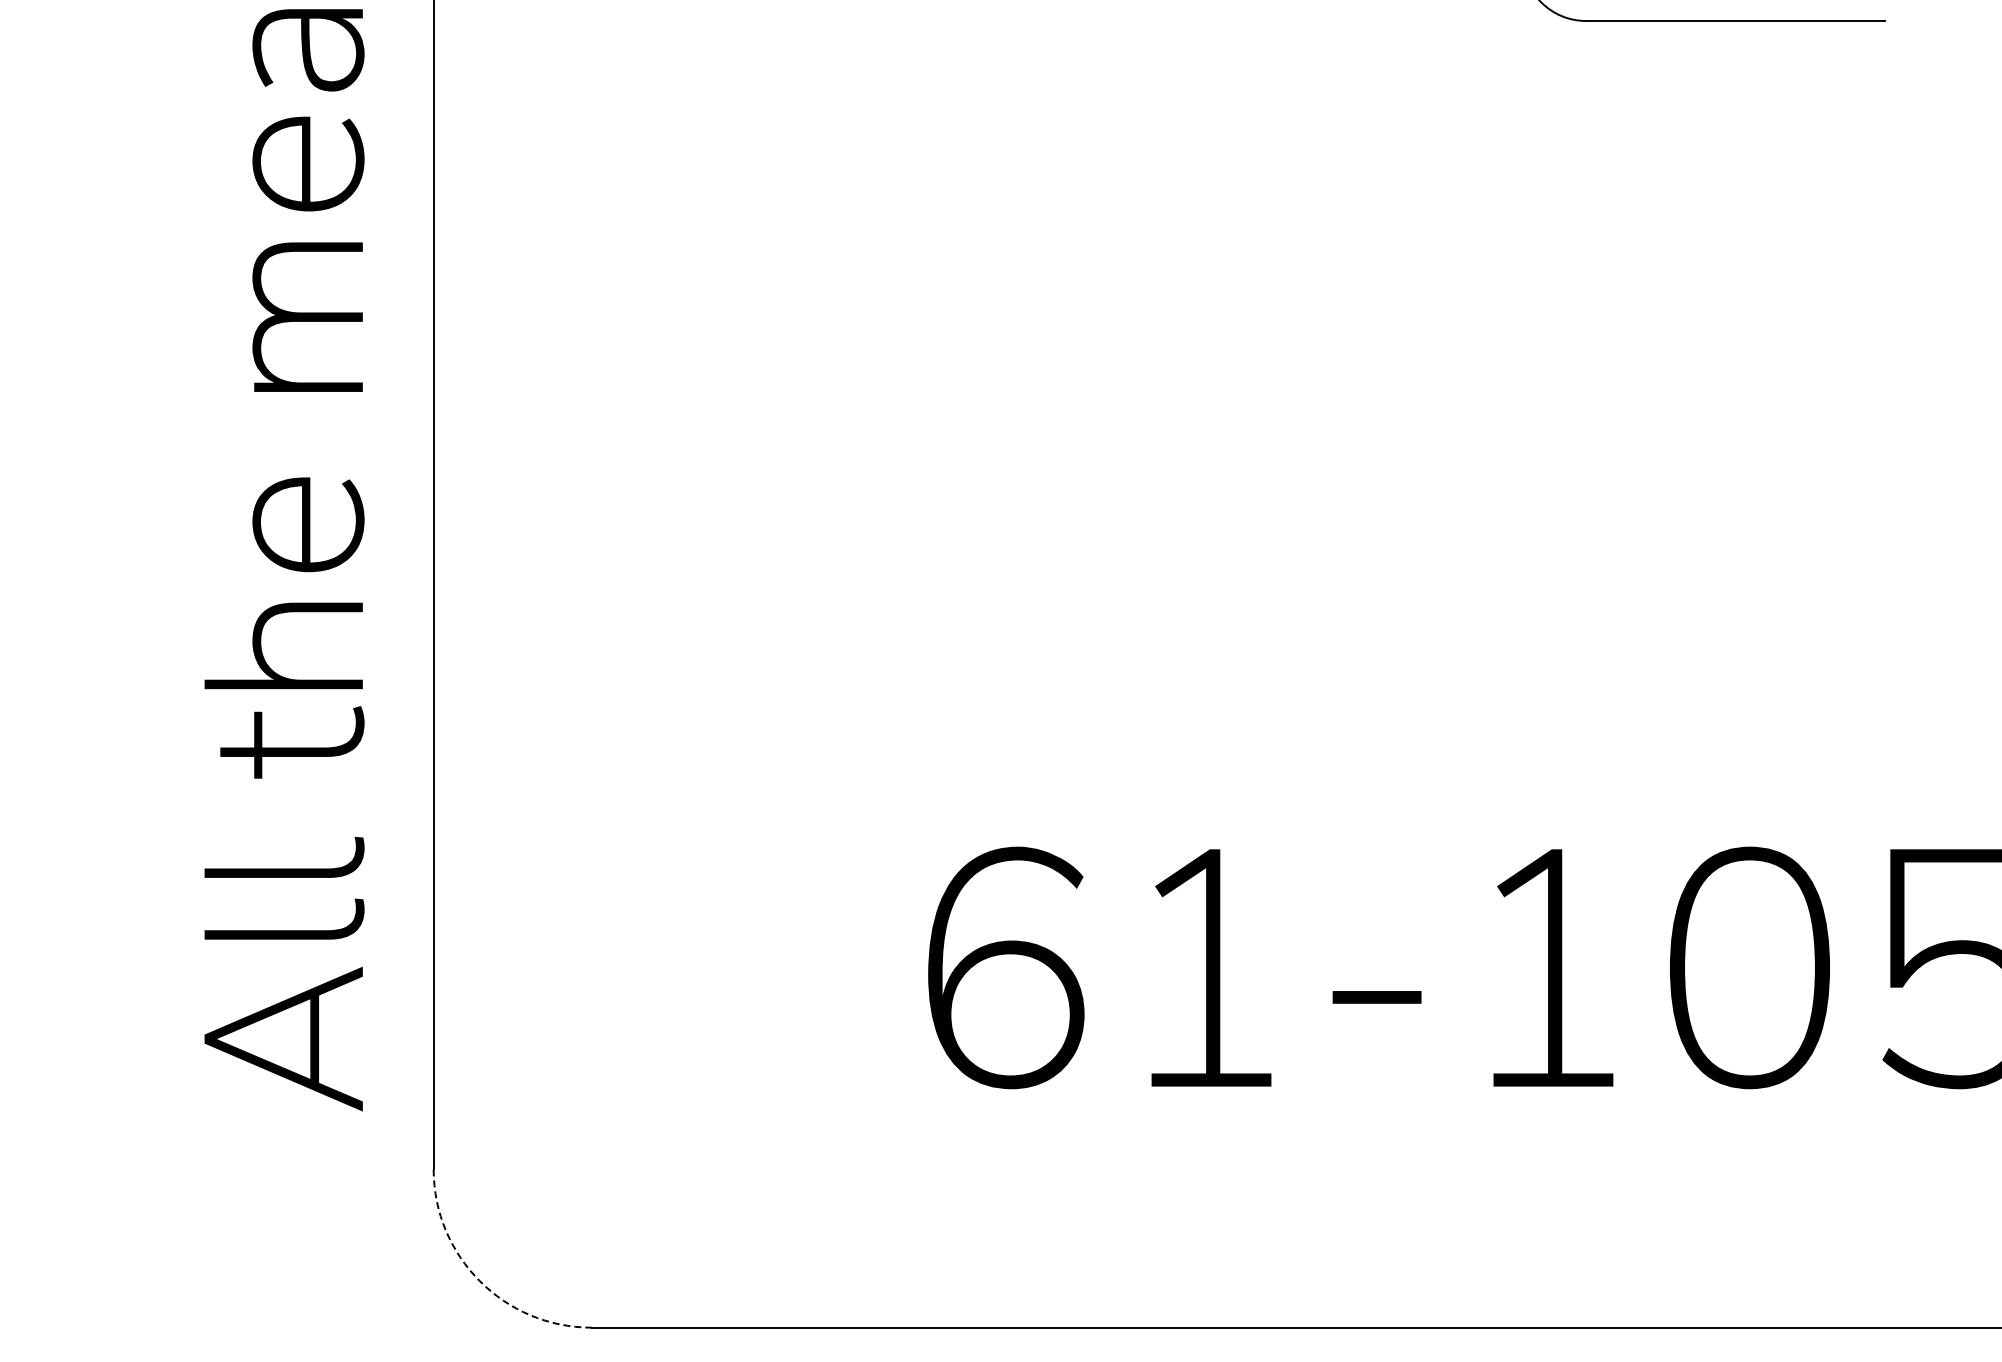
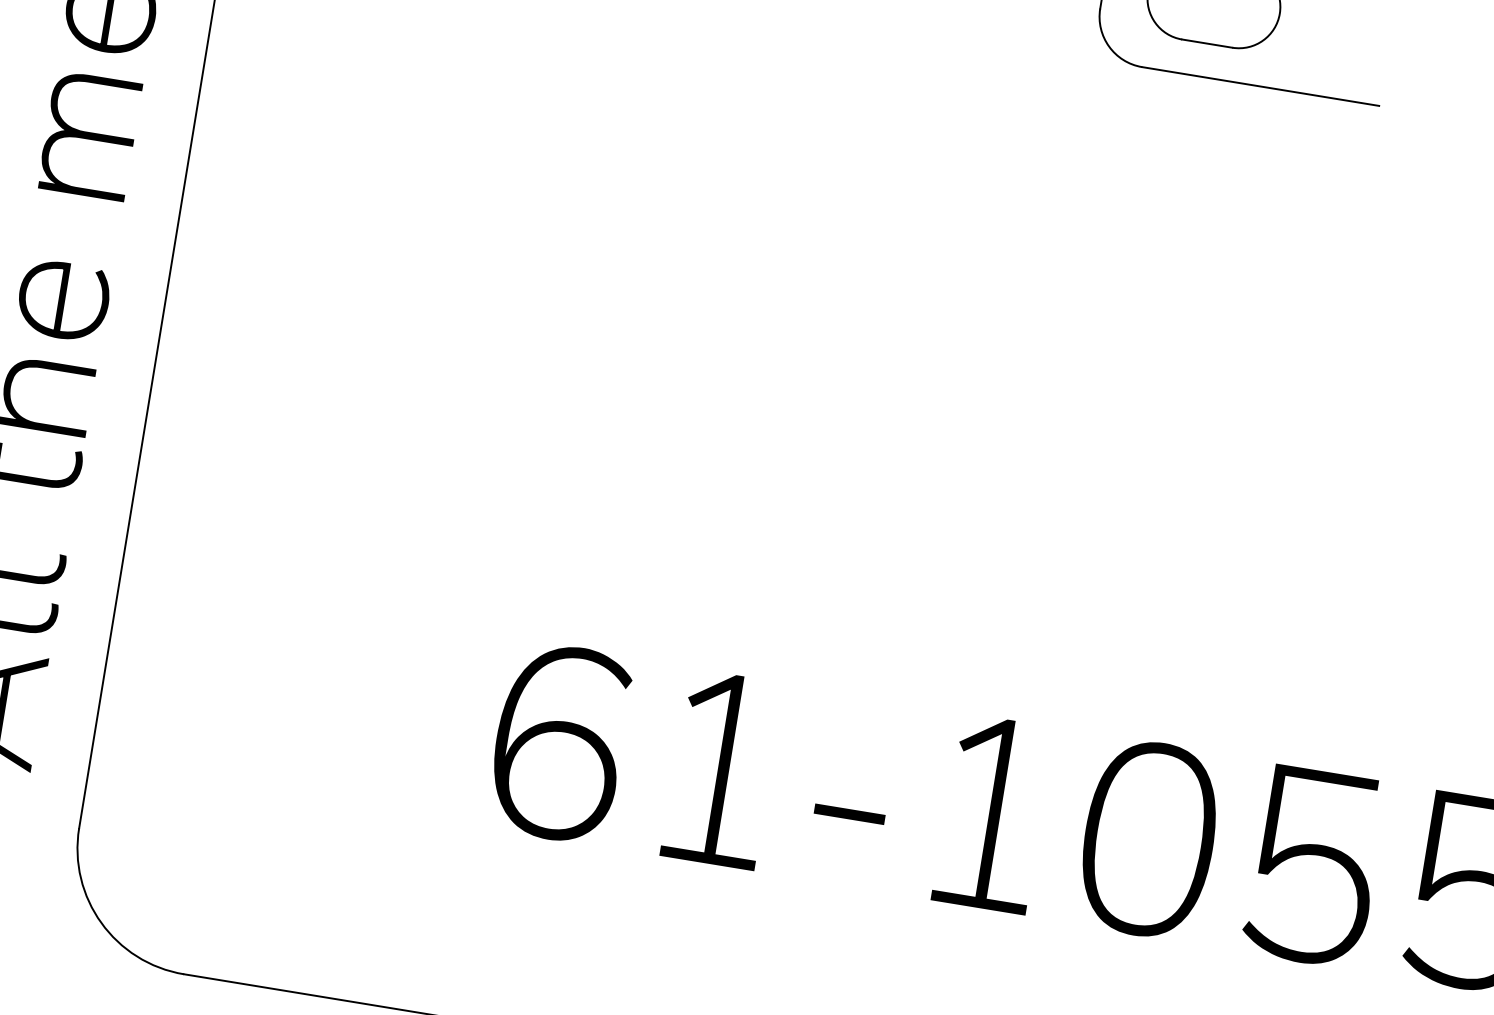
arc: (480, 1281) -> (101, 923), dashed -> solid

